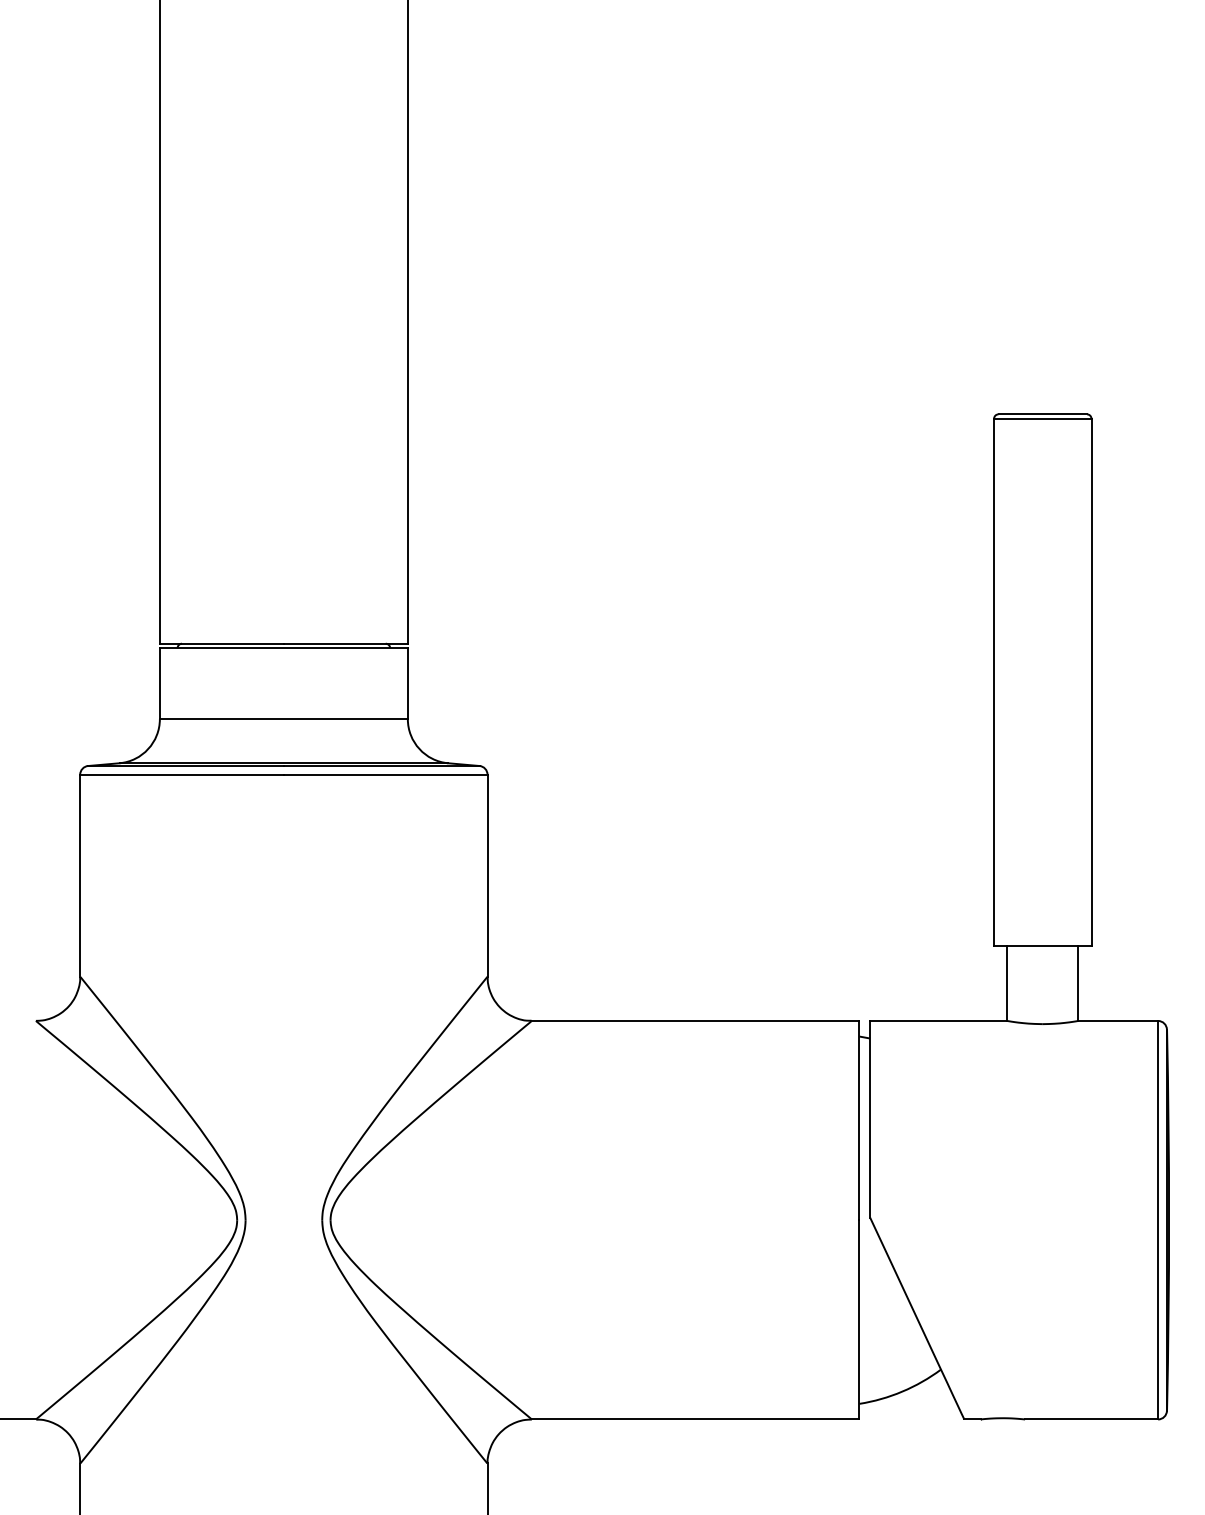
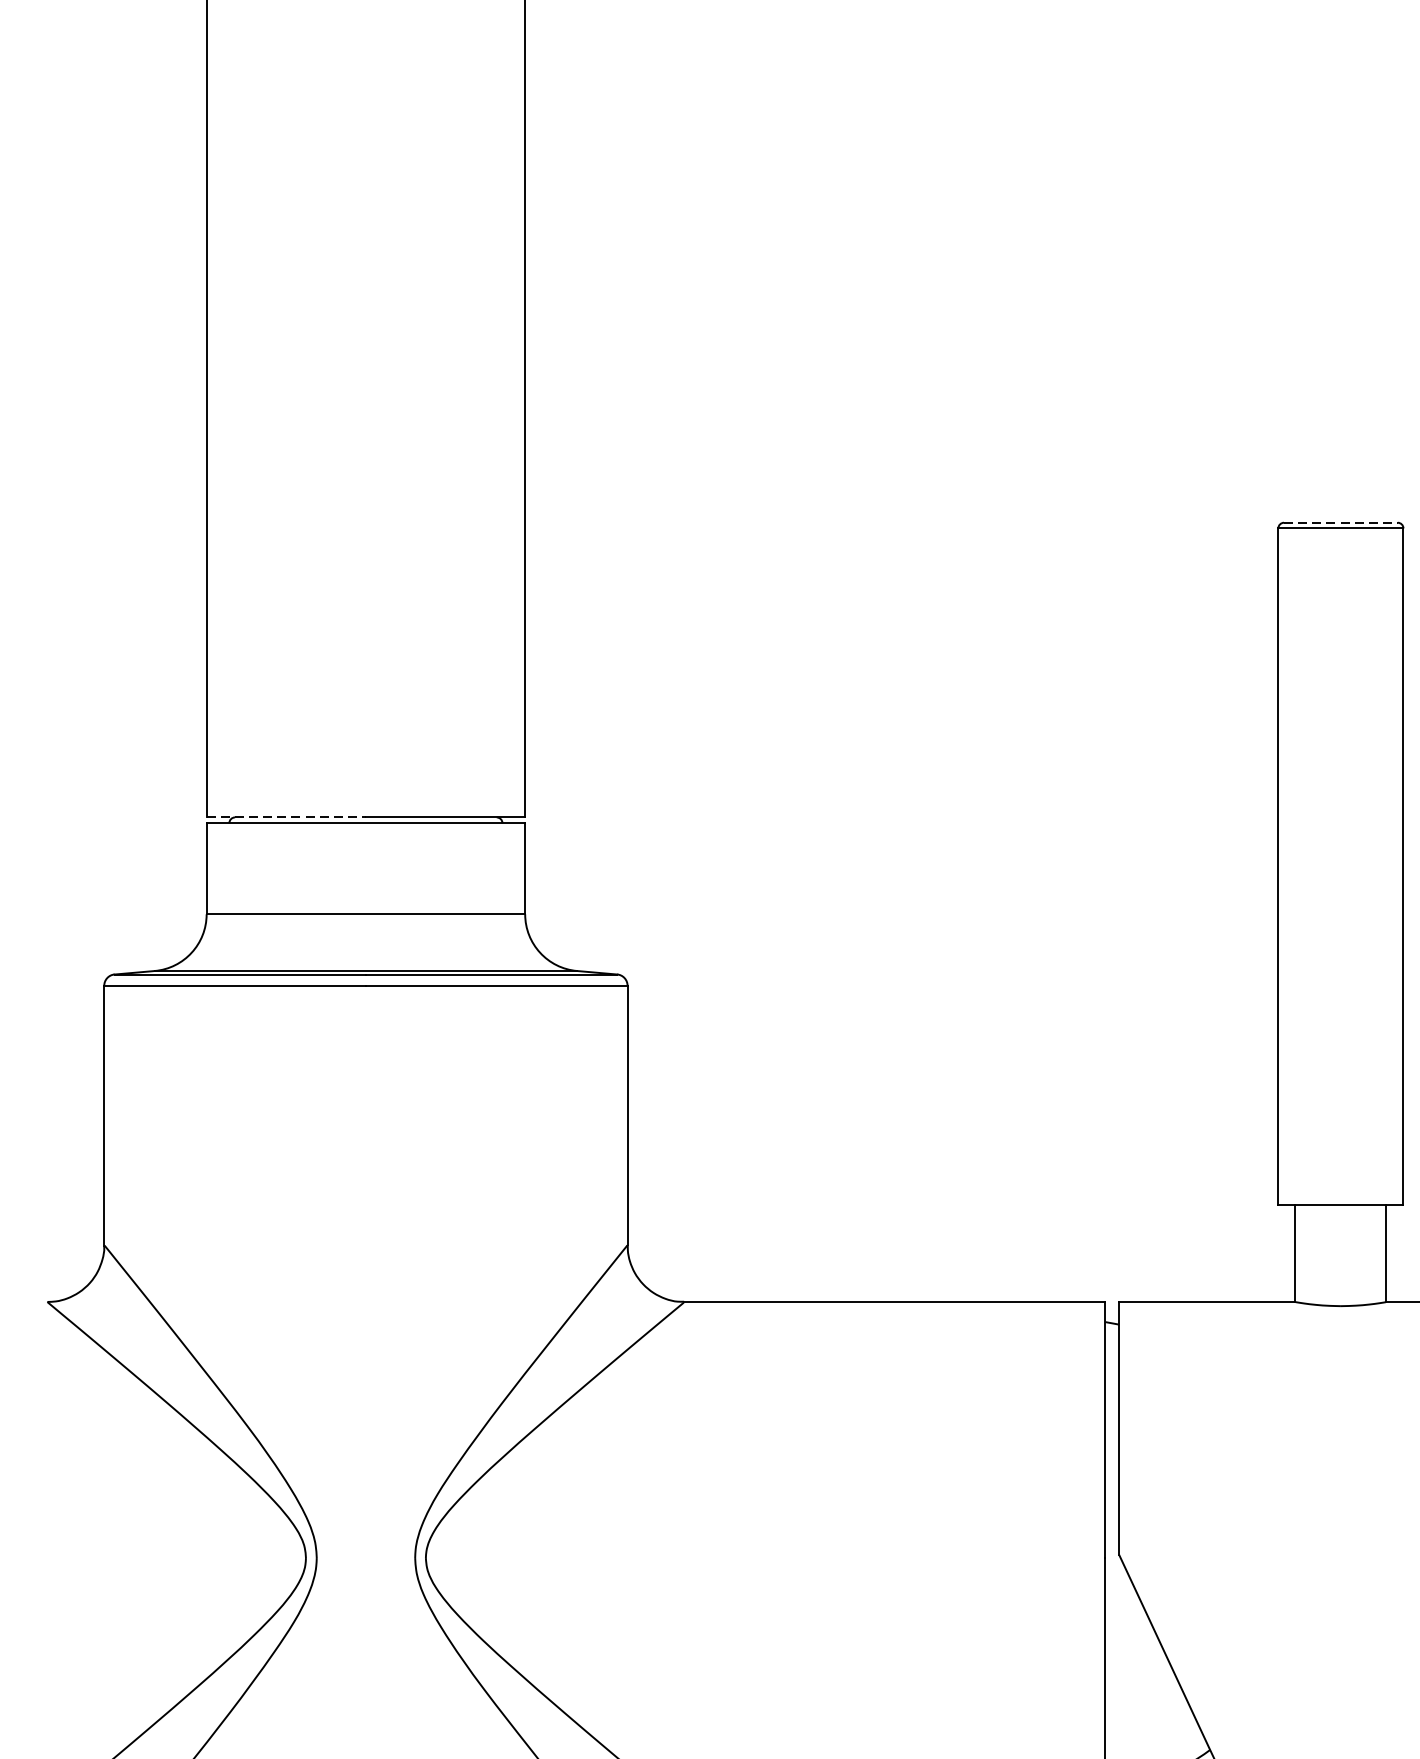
line: (1043, 414) -> (1341, 522), solid -> dashed
line: (221, 643) -> (285, 817), solid -> dashed

